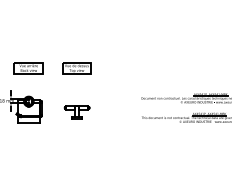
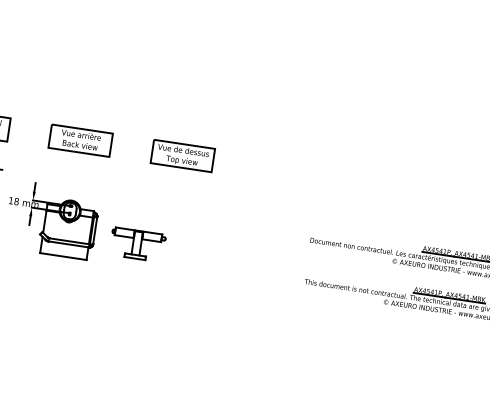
part: (76, 112) -> (136, 244), moved

